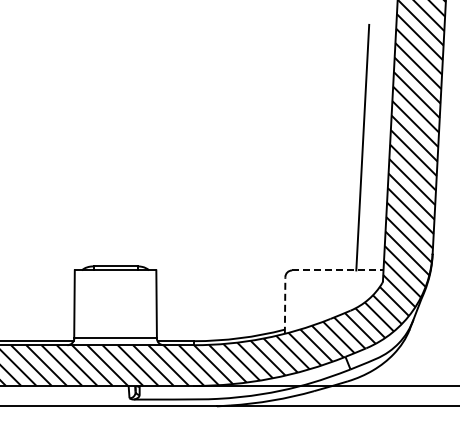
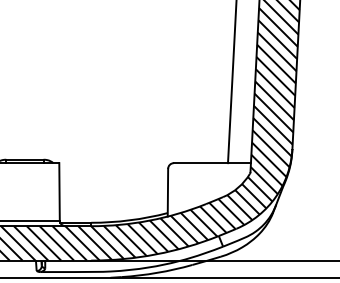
line: (337, 270) -> (212, 163), dashed -> solid
line: (285, 305) -> (168, 192), dashed -> solid

